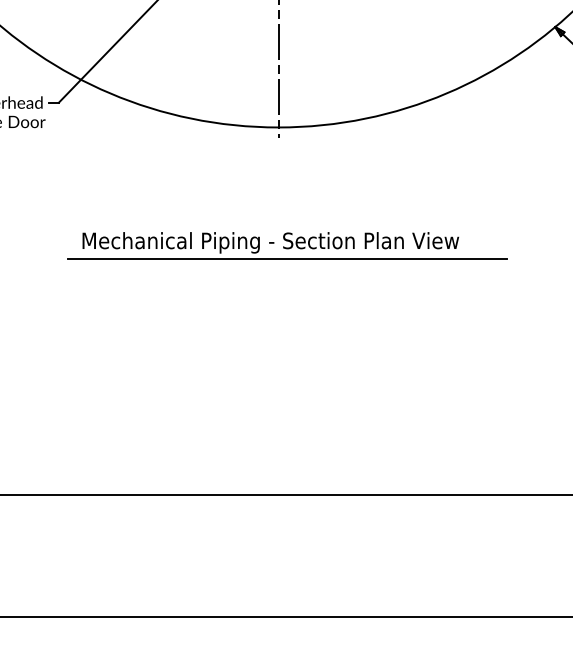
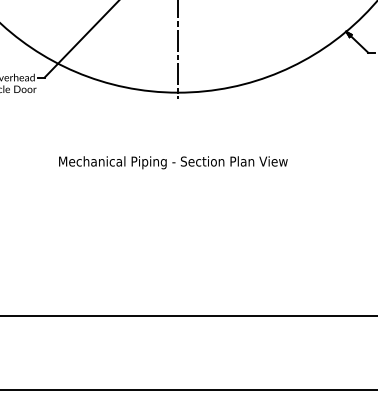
line: (287, 258) -> (183, 172), removed

